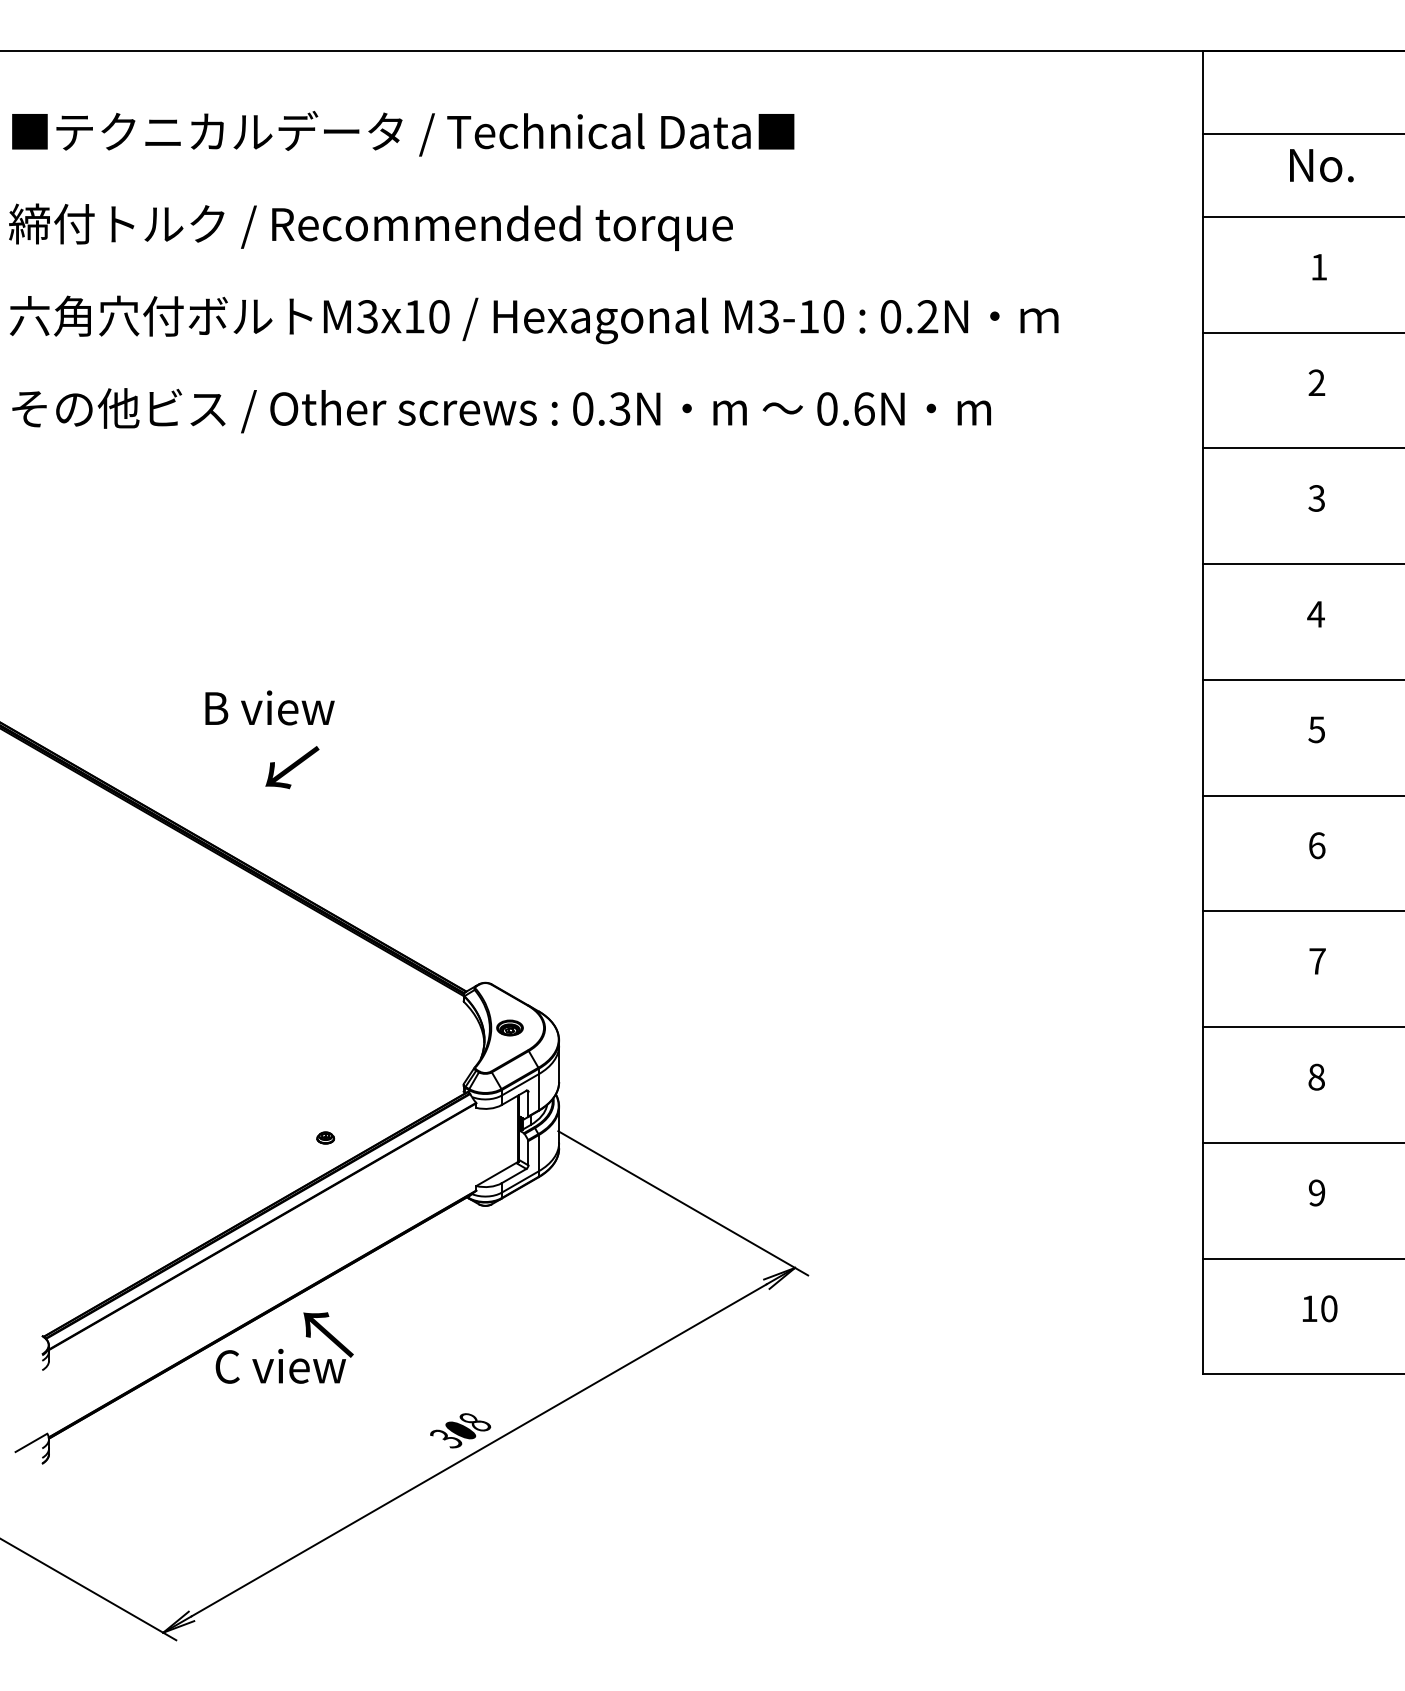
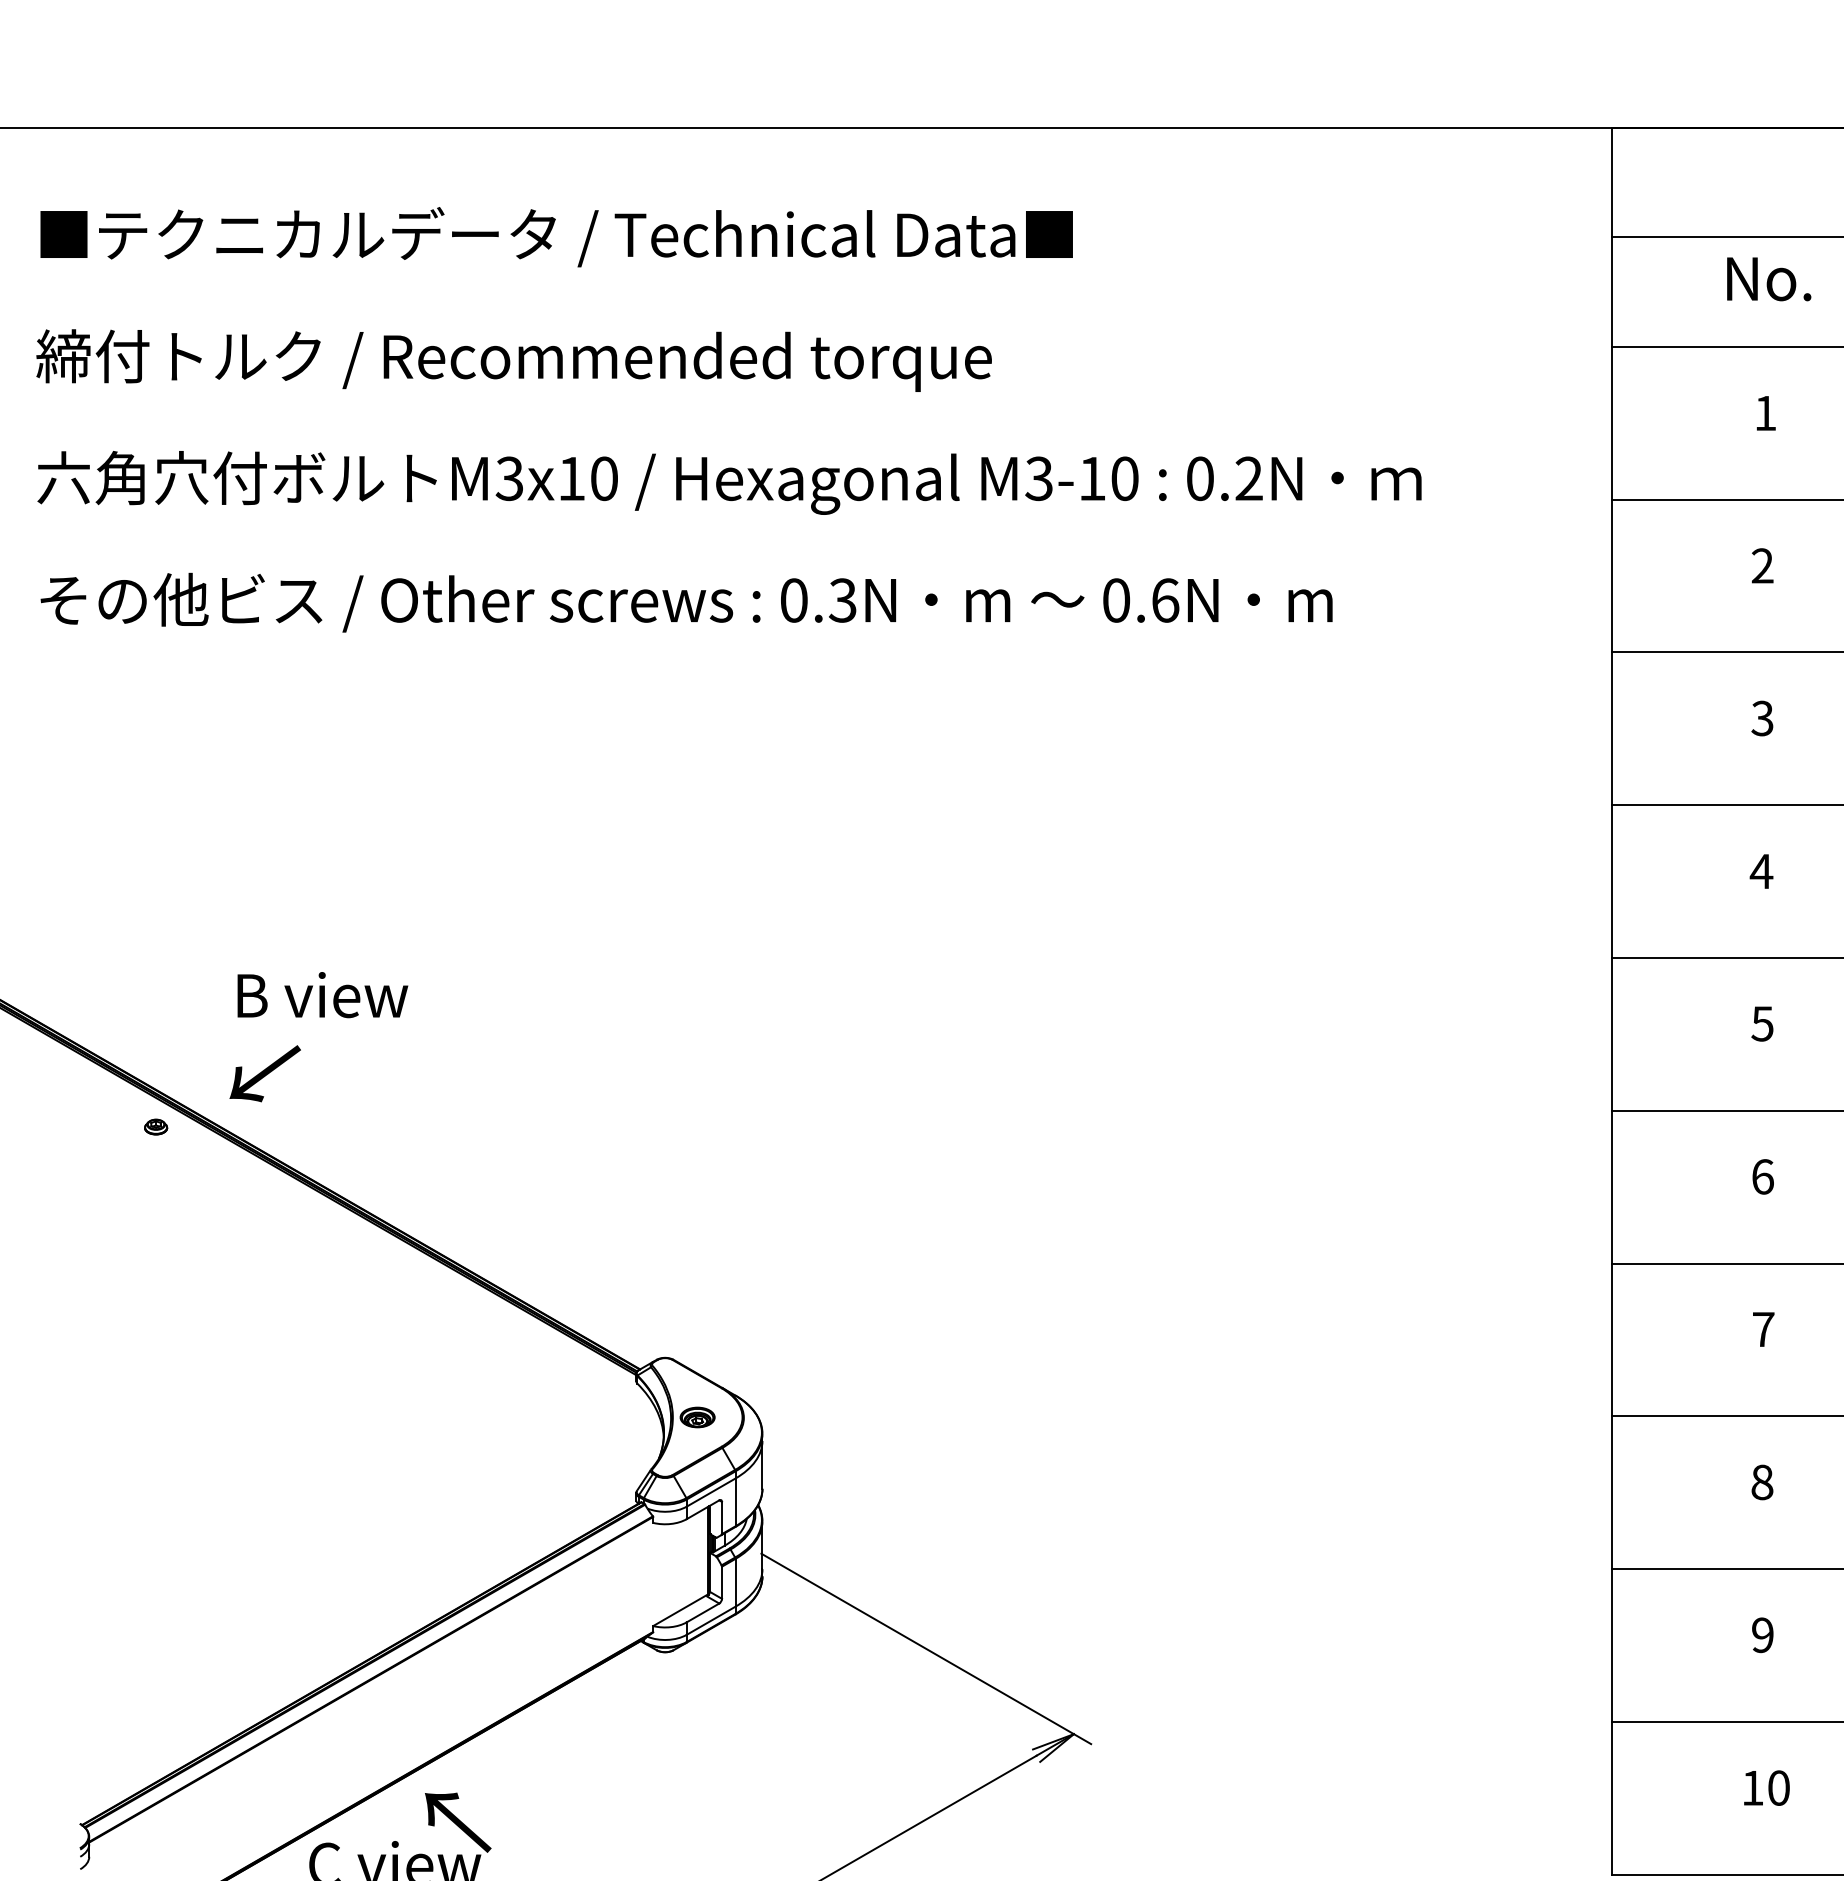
text: (269, 707) -> (322, 994), moved
text: (292, 767) -> (265, 1073), moved
part: (325, 1137) -> (155, 1126), moved

